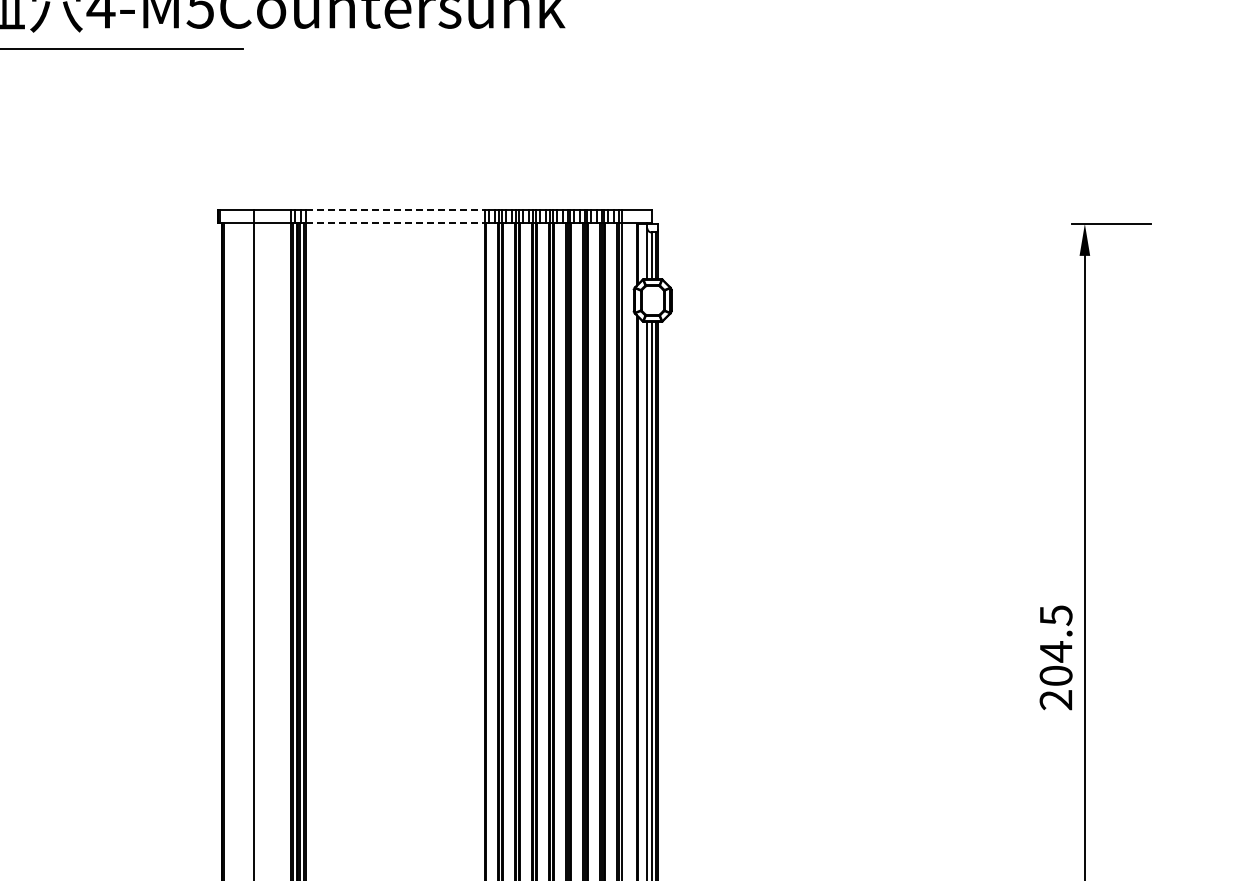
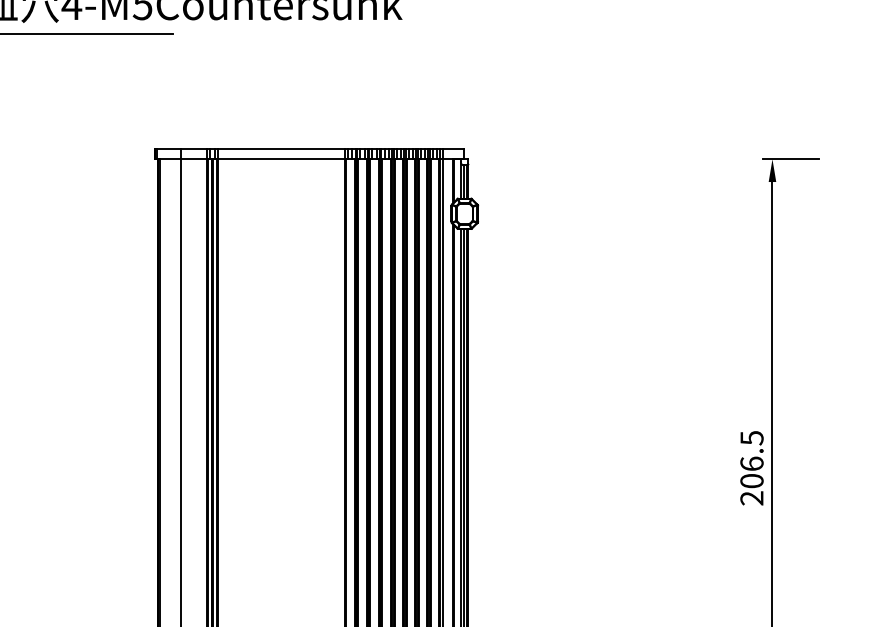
line: (395, 210) -> (281, 149), dashed -> solid
line: (395, 222) -> (281, 158), dashed -> solid
text: (1055, 651) -> (751, 463), 204.5 -> 206.5

